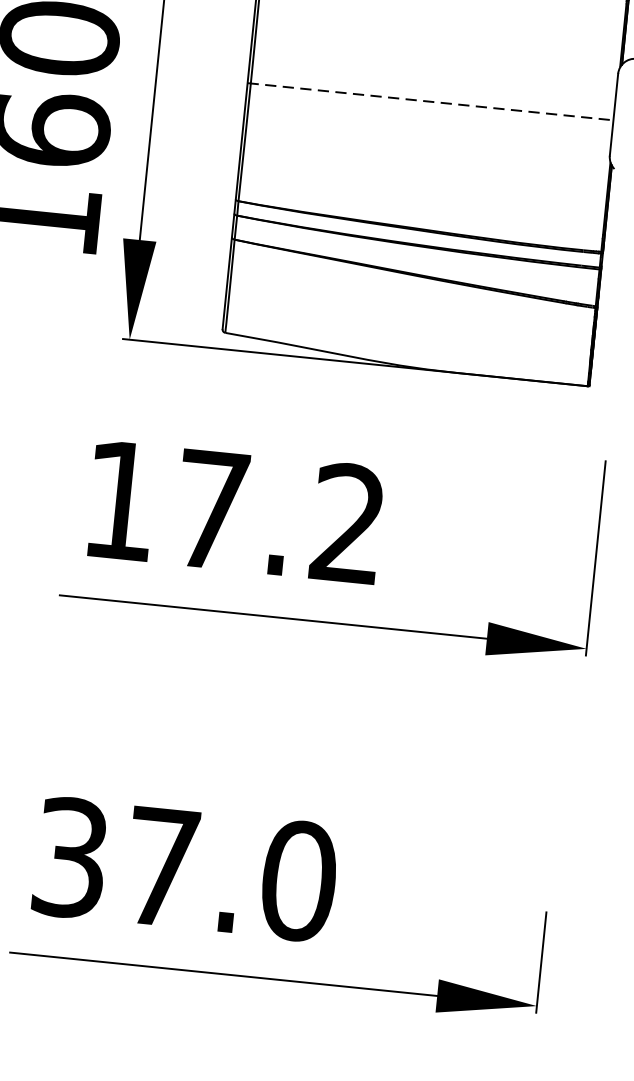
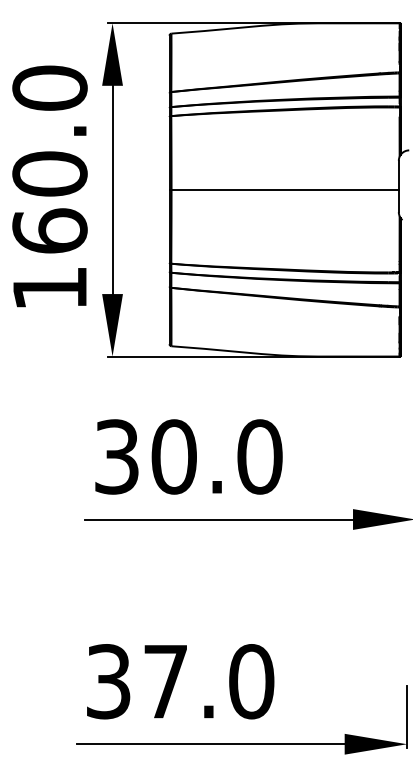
line: (431, 101) -> (284, 189), dashed -> solid
text: (234, 511) -> (188, 456), 17.2 -> 30.0

